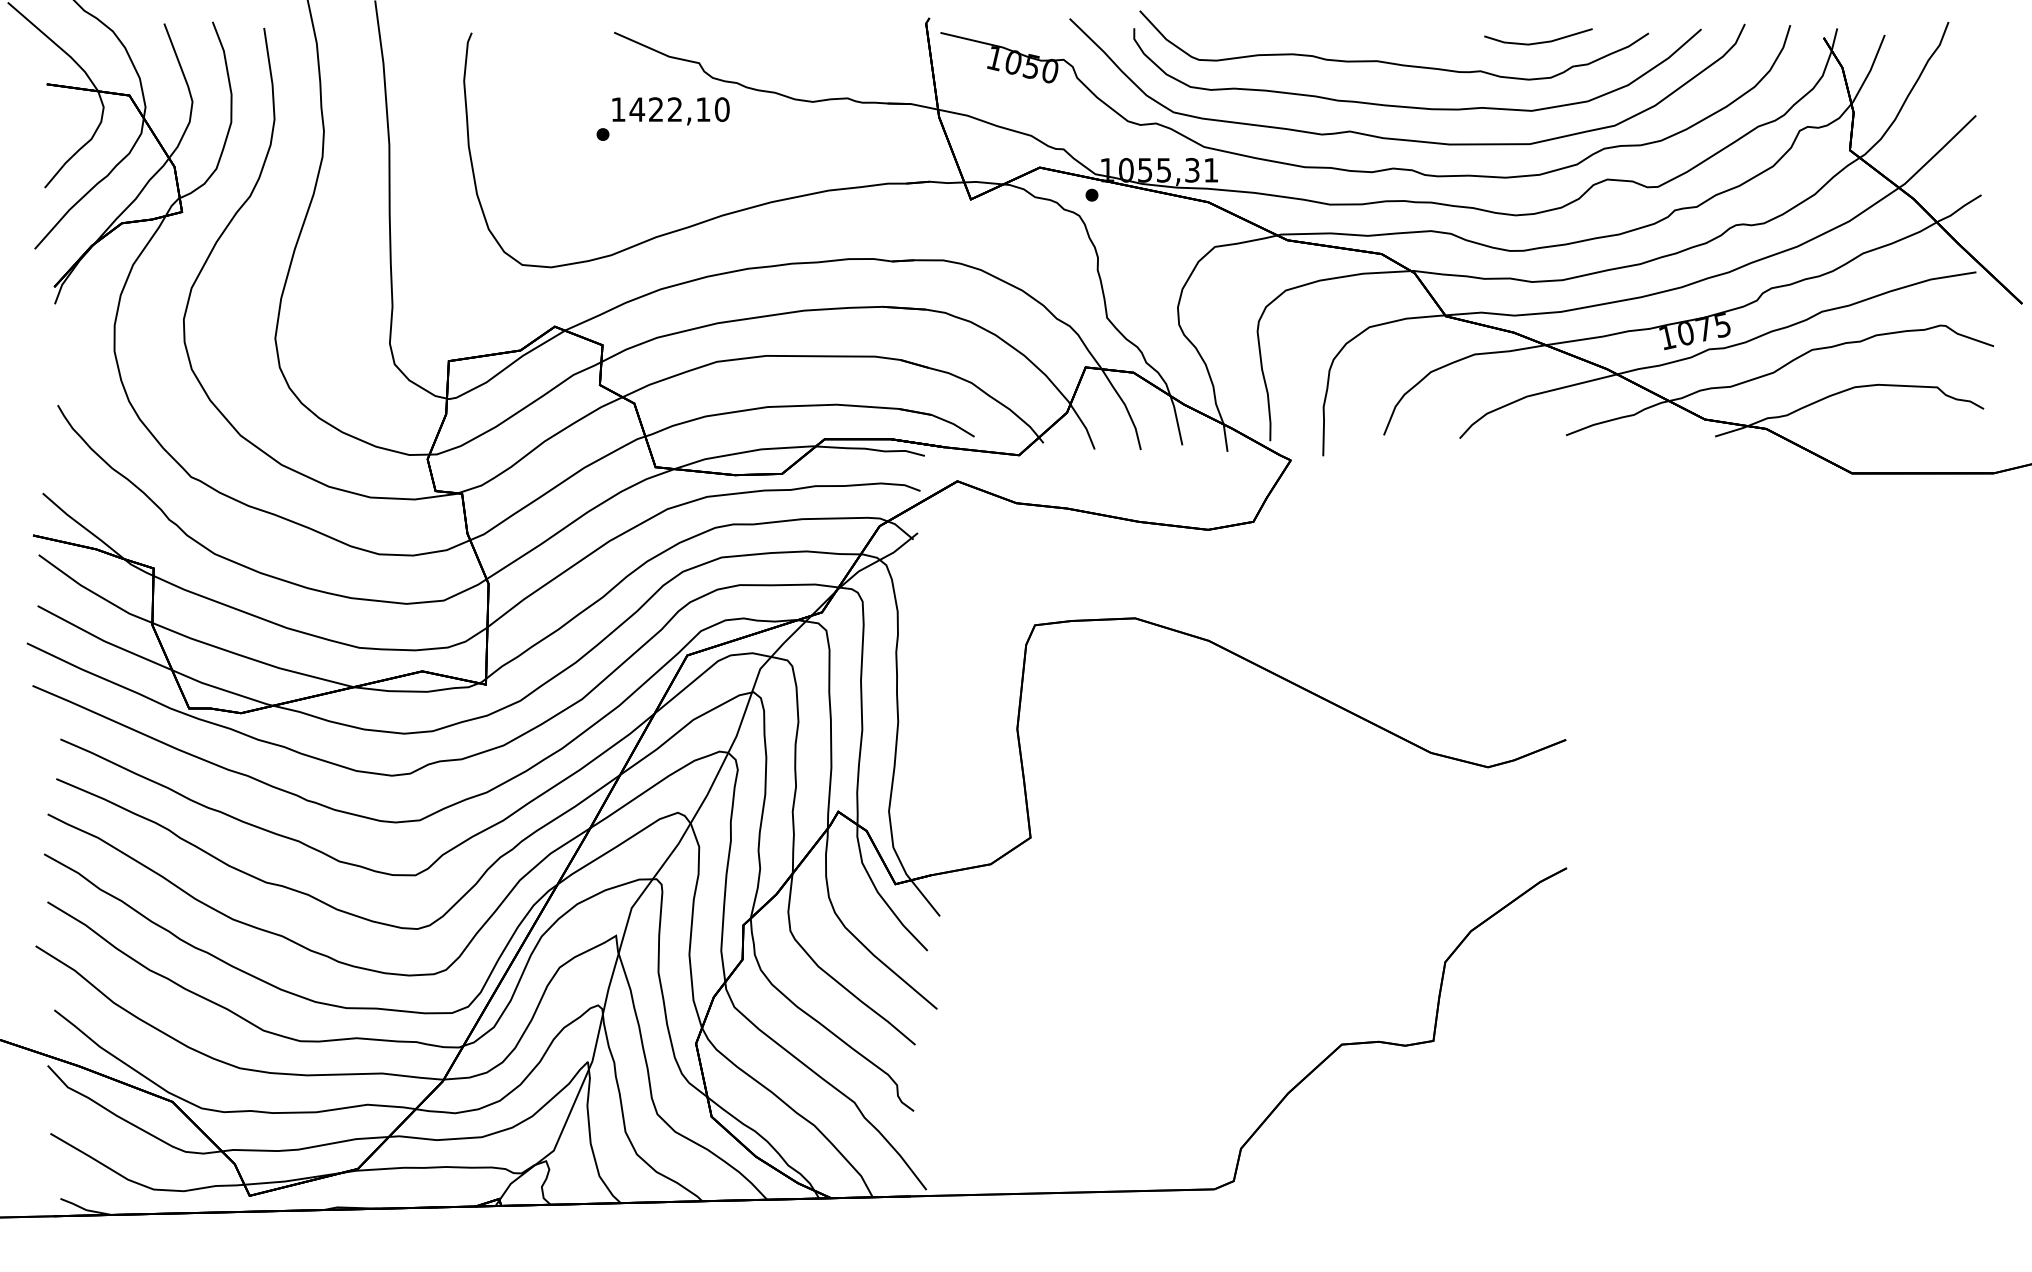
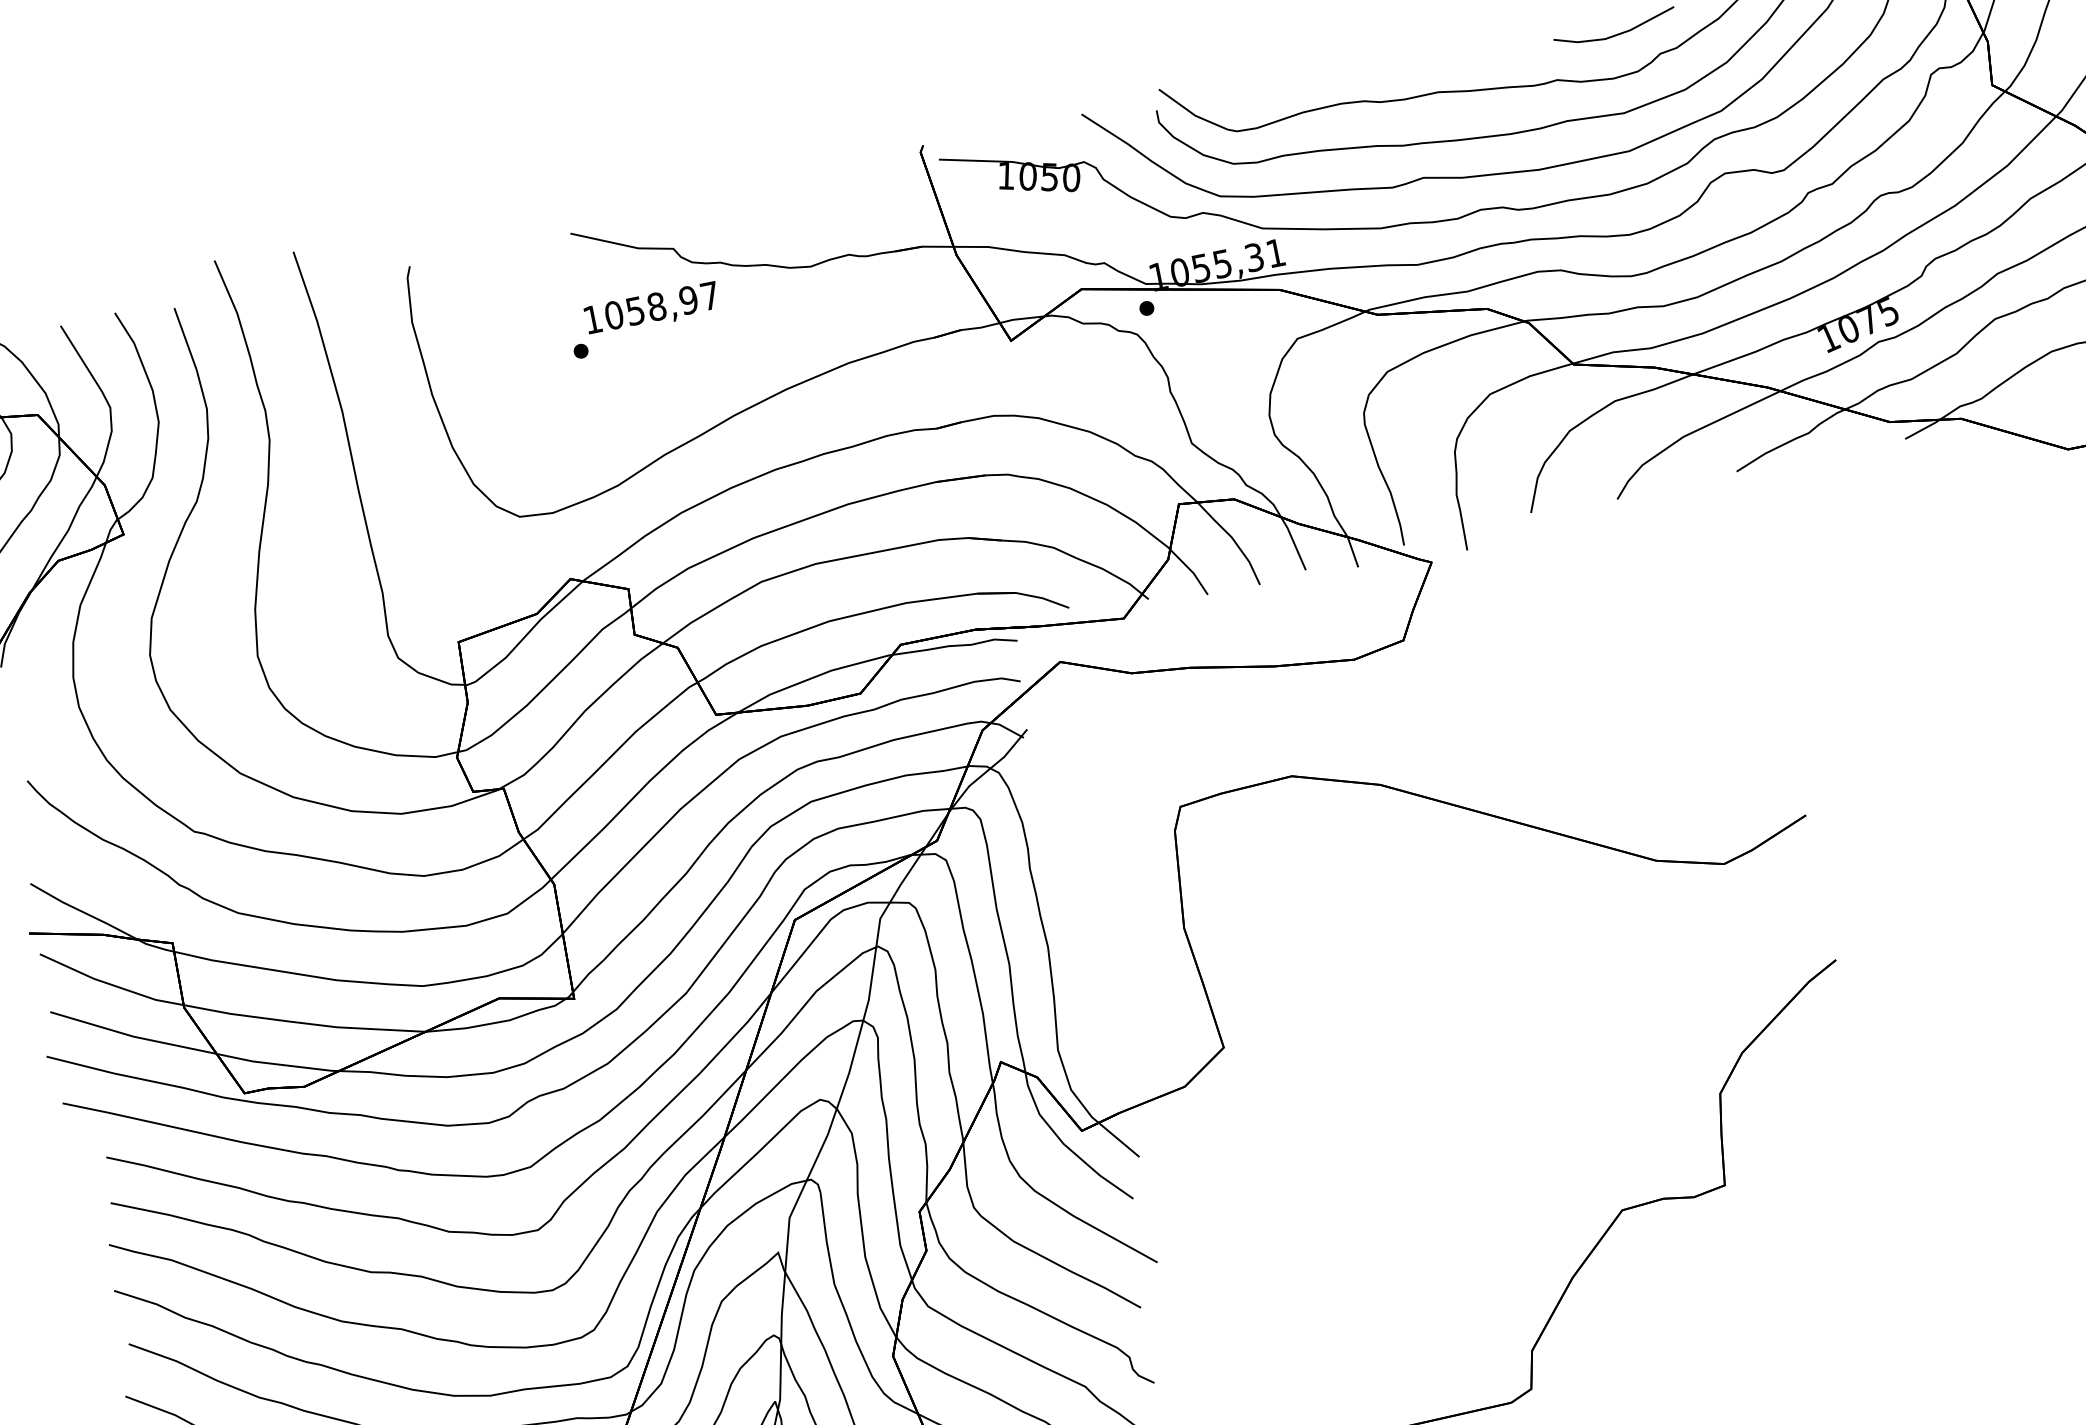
text: (679, 109) -> (661, 305), 1422,10 -> 1058,97

